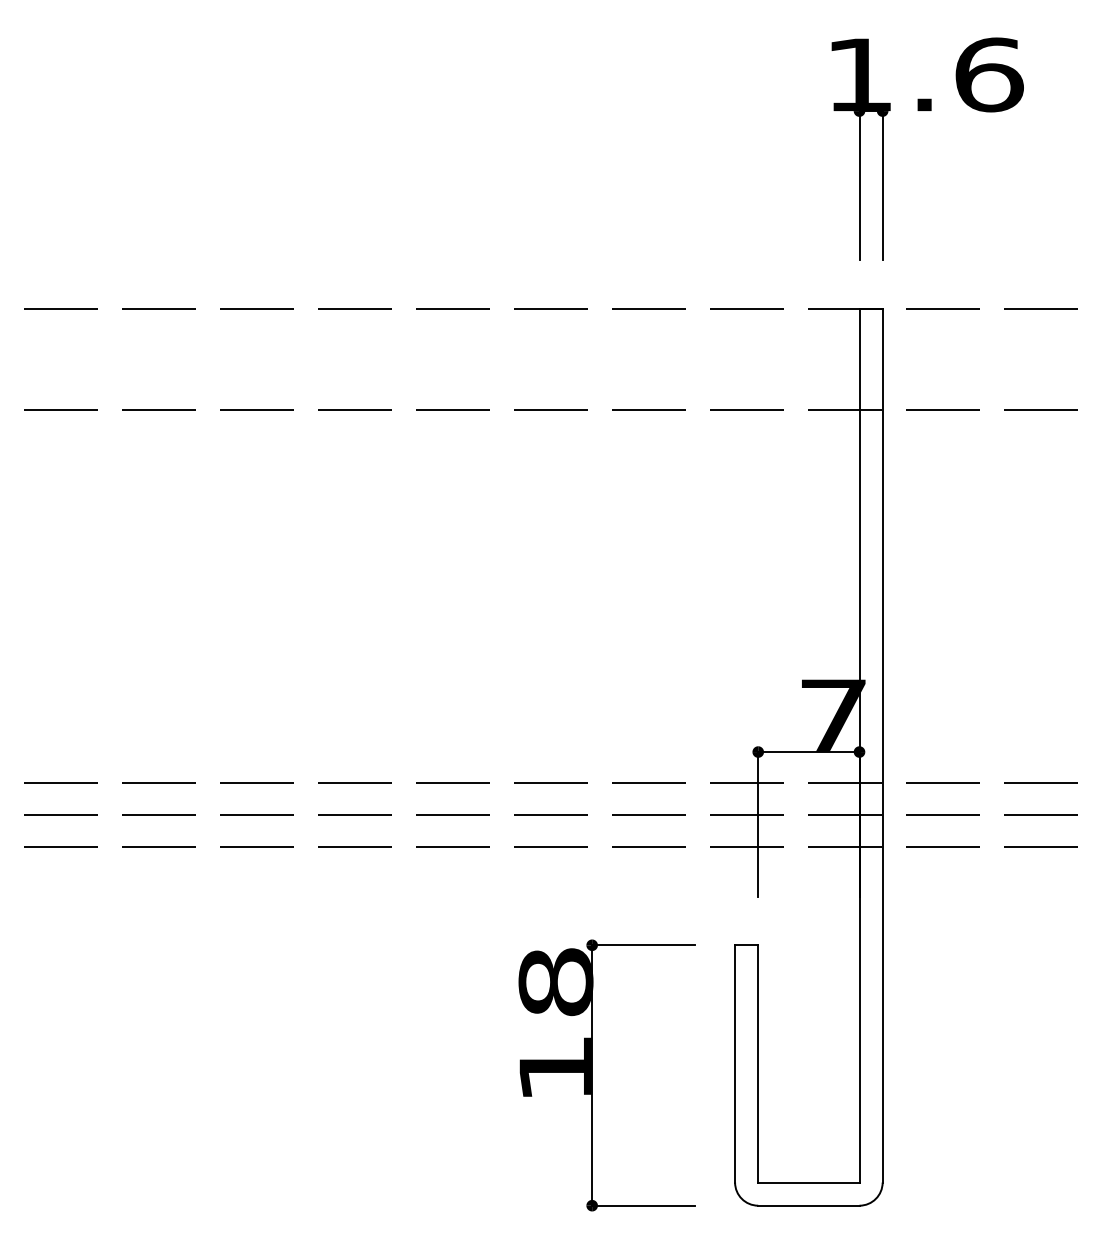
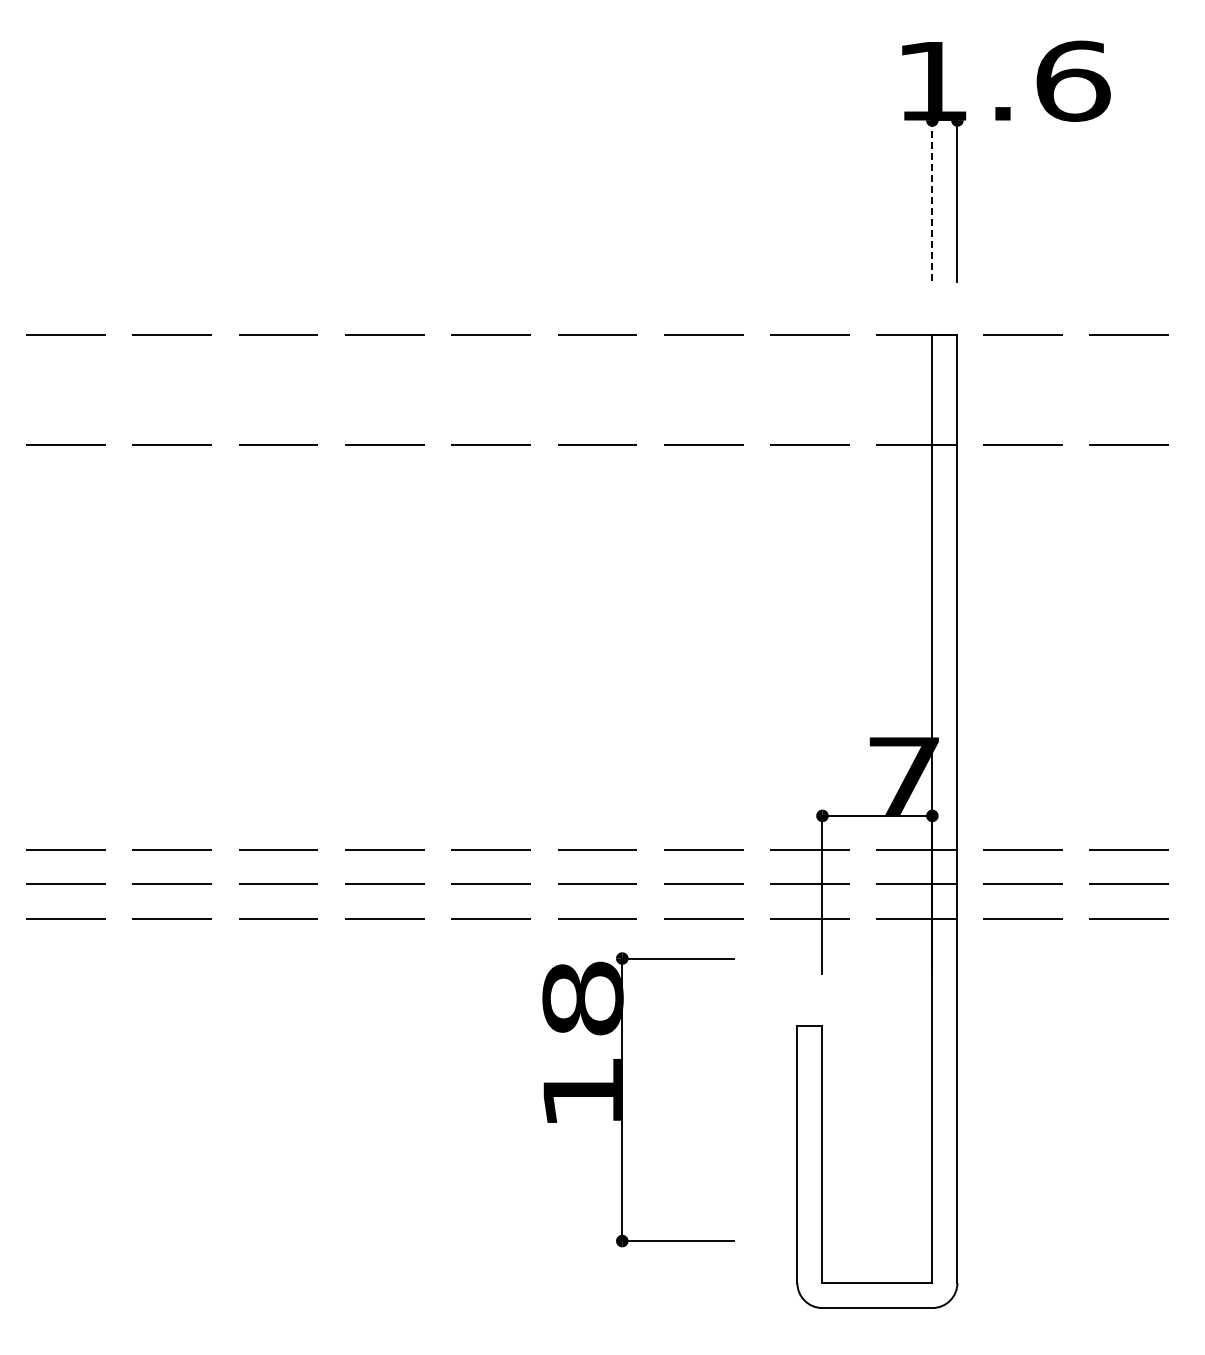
line: (859, 185) -> (932, 201), solid -> dashed
part: (592, 1075) -> (622, 1099), moved

